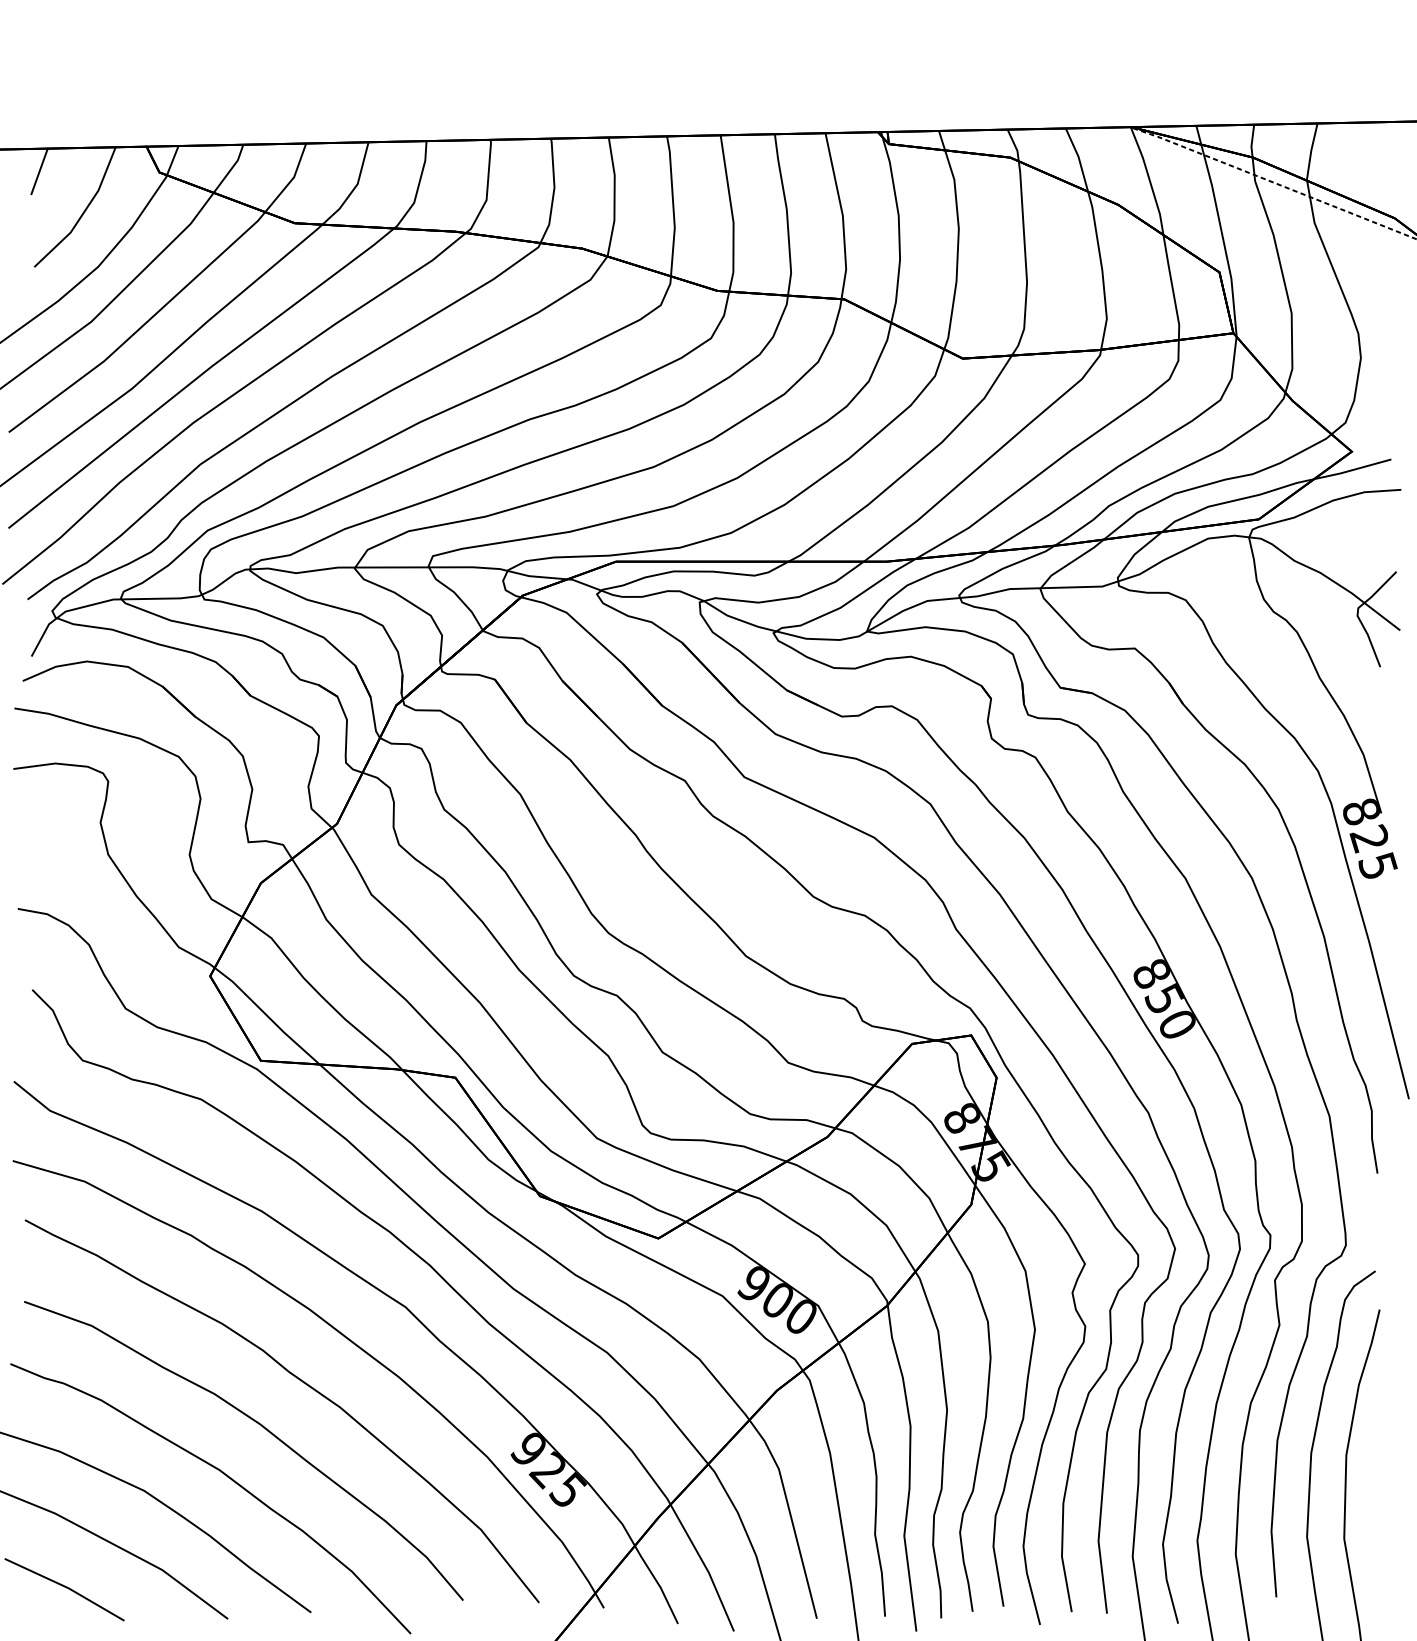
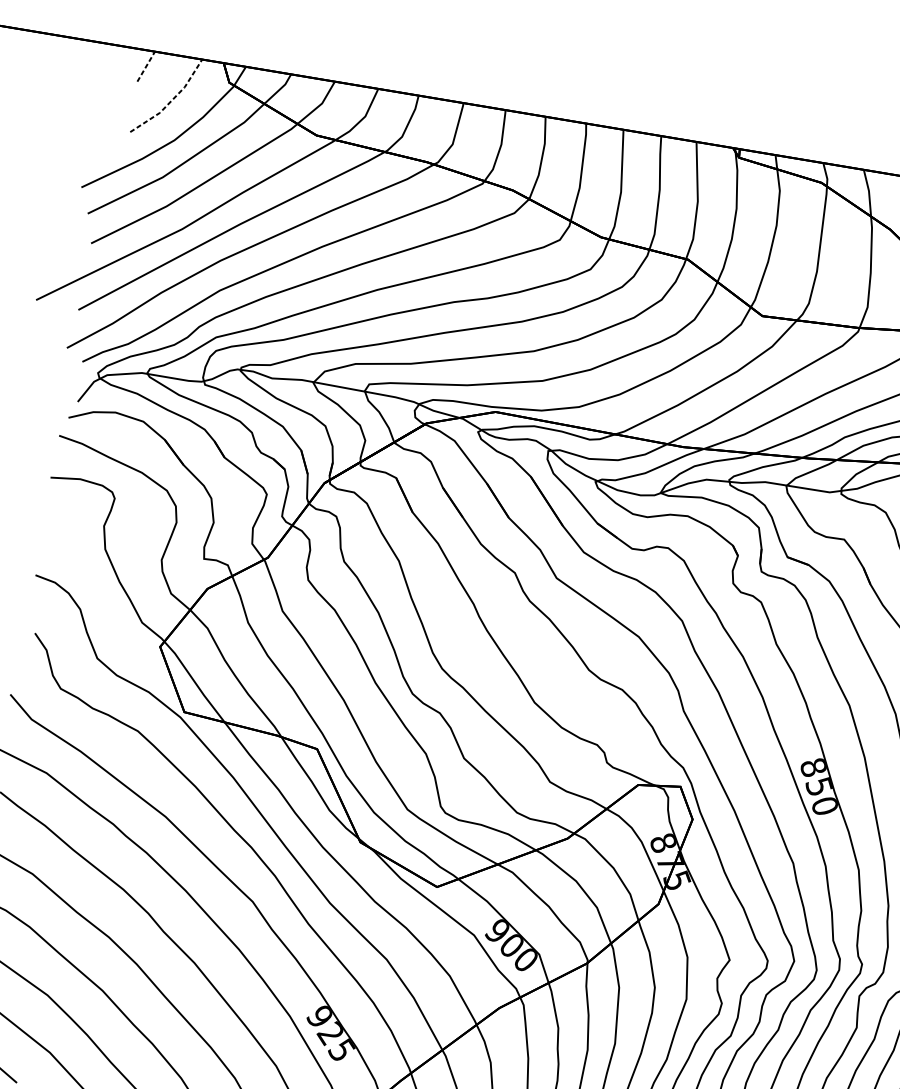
line: (39, 171) -> (146, 66), solid -> dashed
line: (83, 212) -> (171, 100), solid -> dashed

